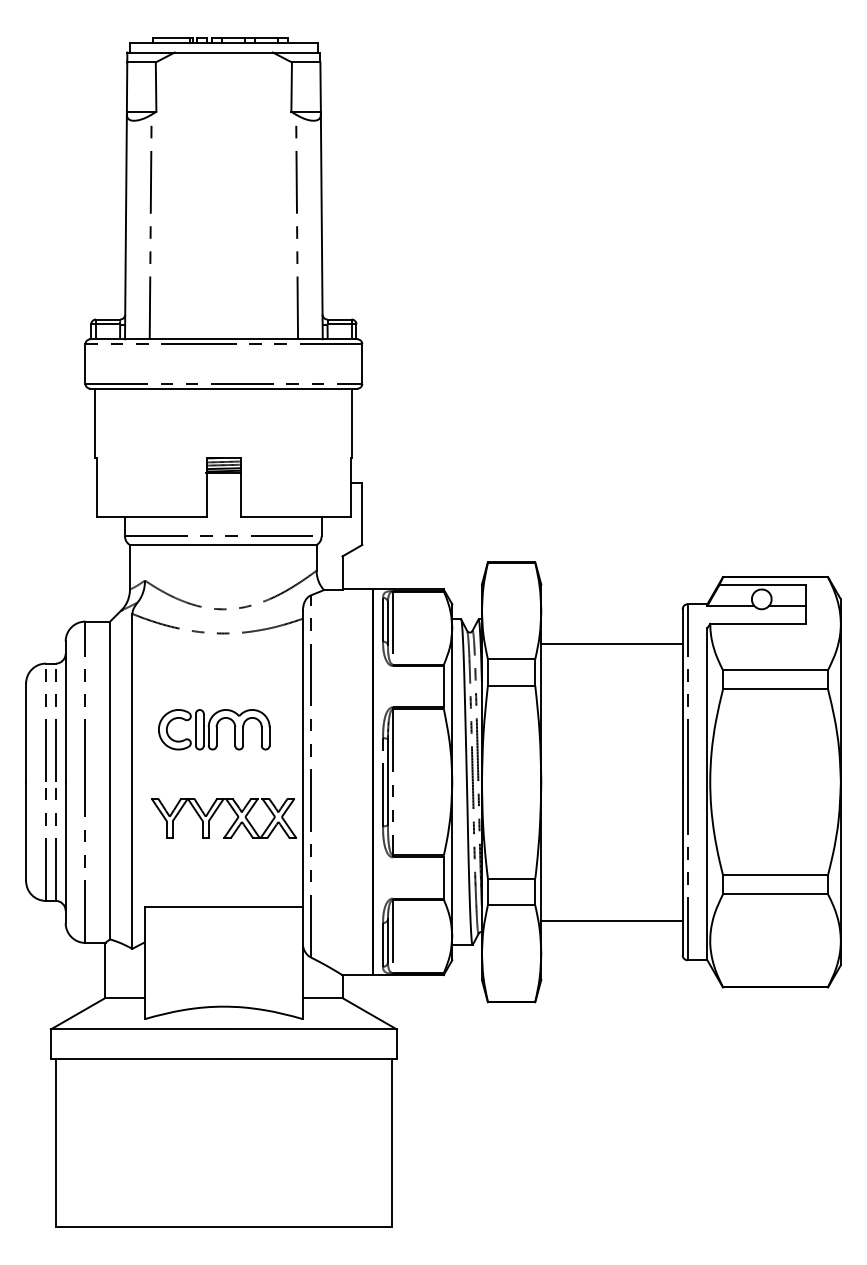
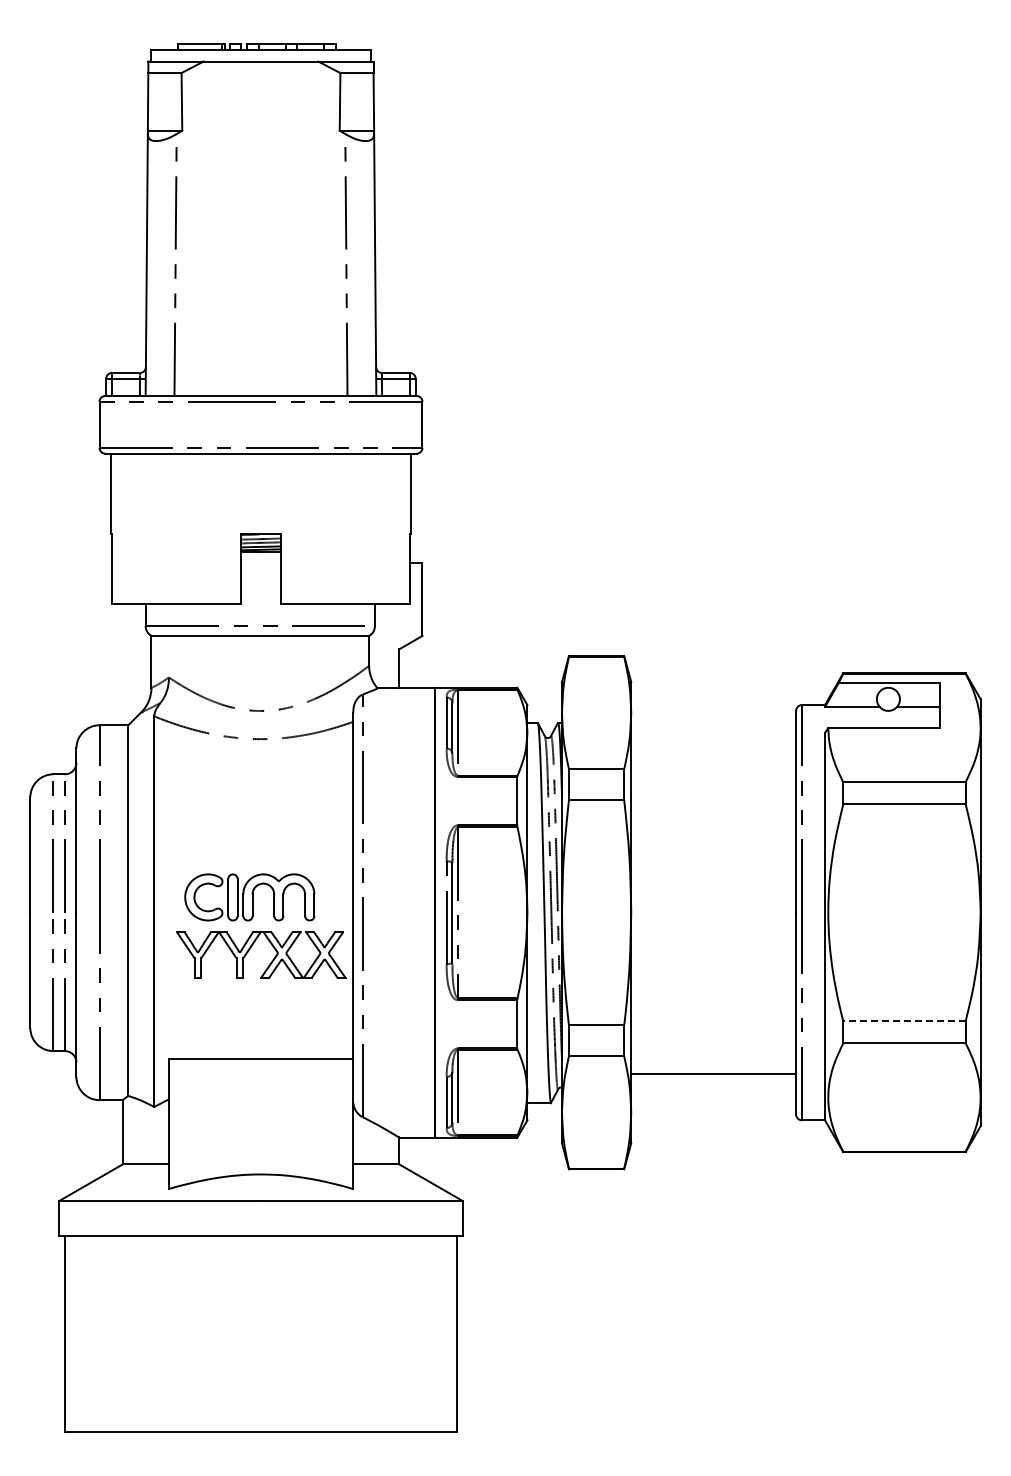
line: (611, 644) -> (713, 751), removed
part: (214, 729) -> (249, 897), moved
line: (774, 875) -> (903, 1021), solid -> dashed

